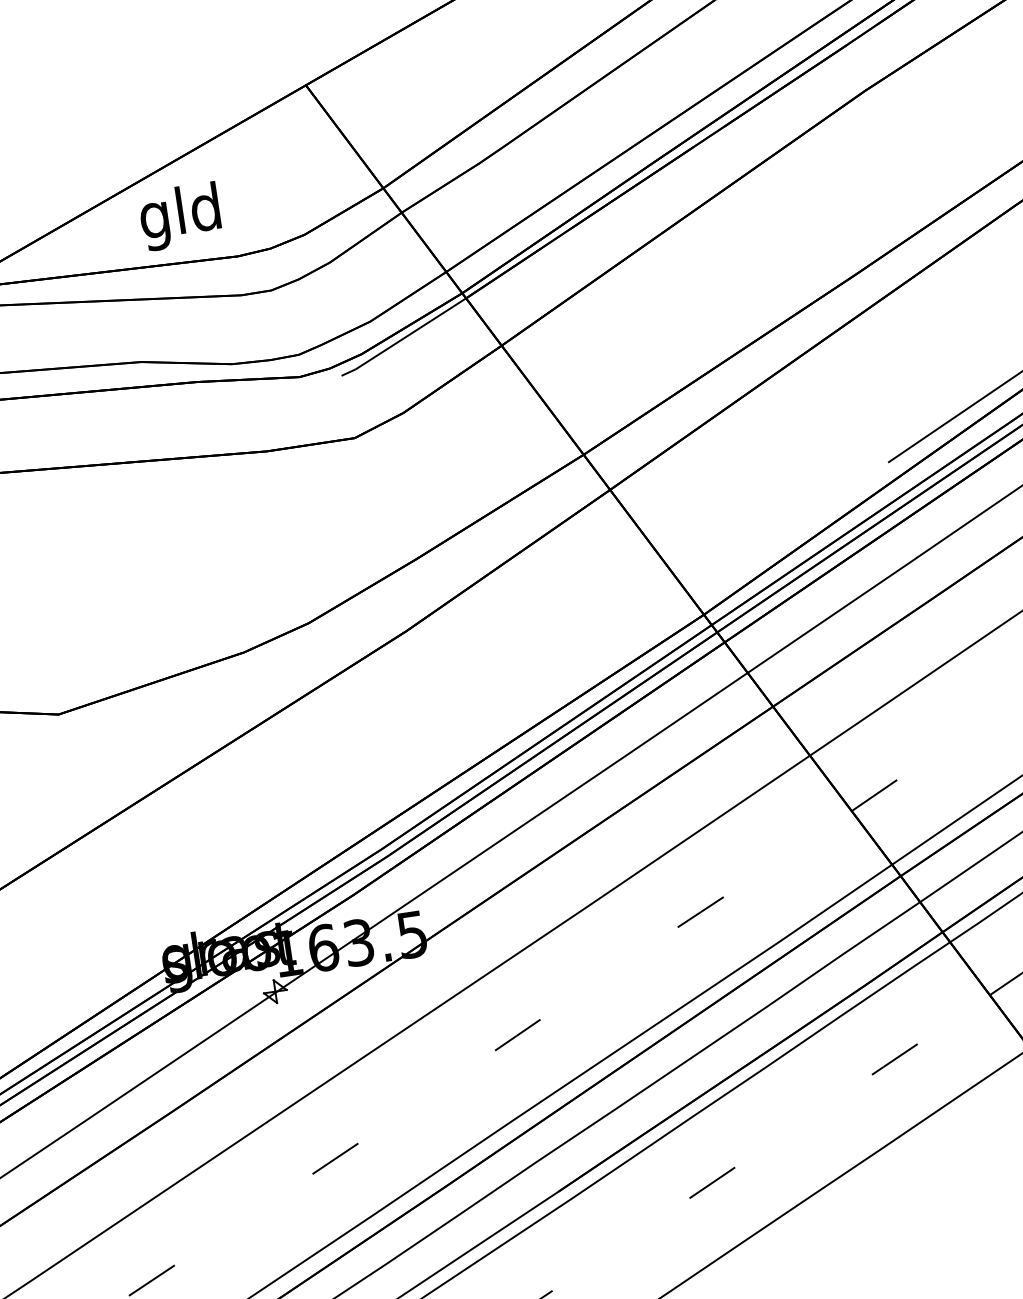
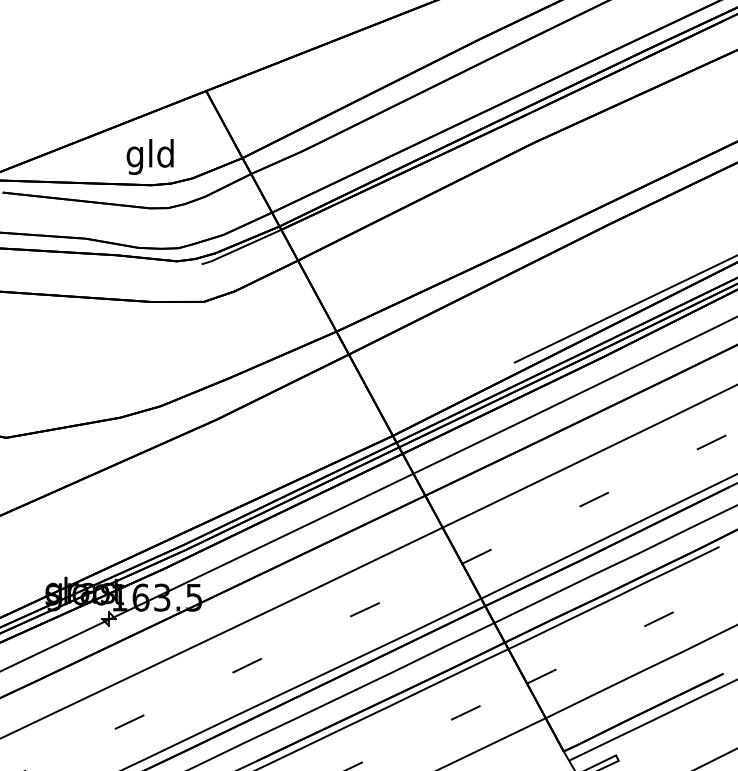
text: (179, 216) -> (149, 156), moved

